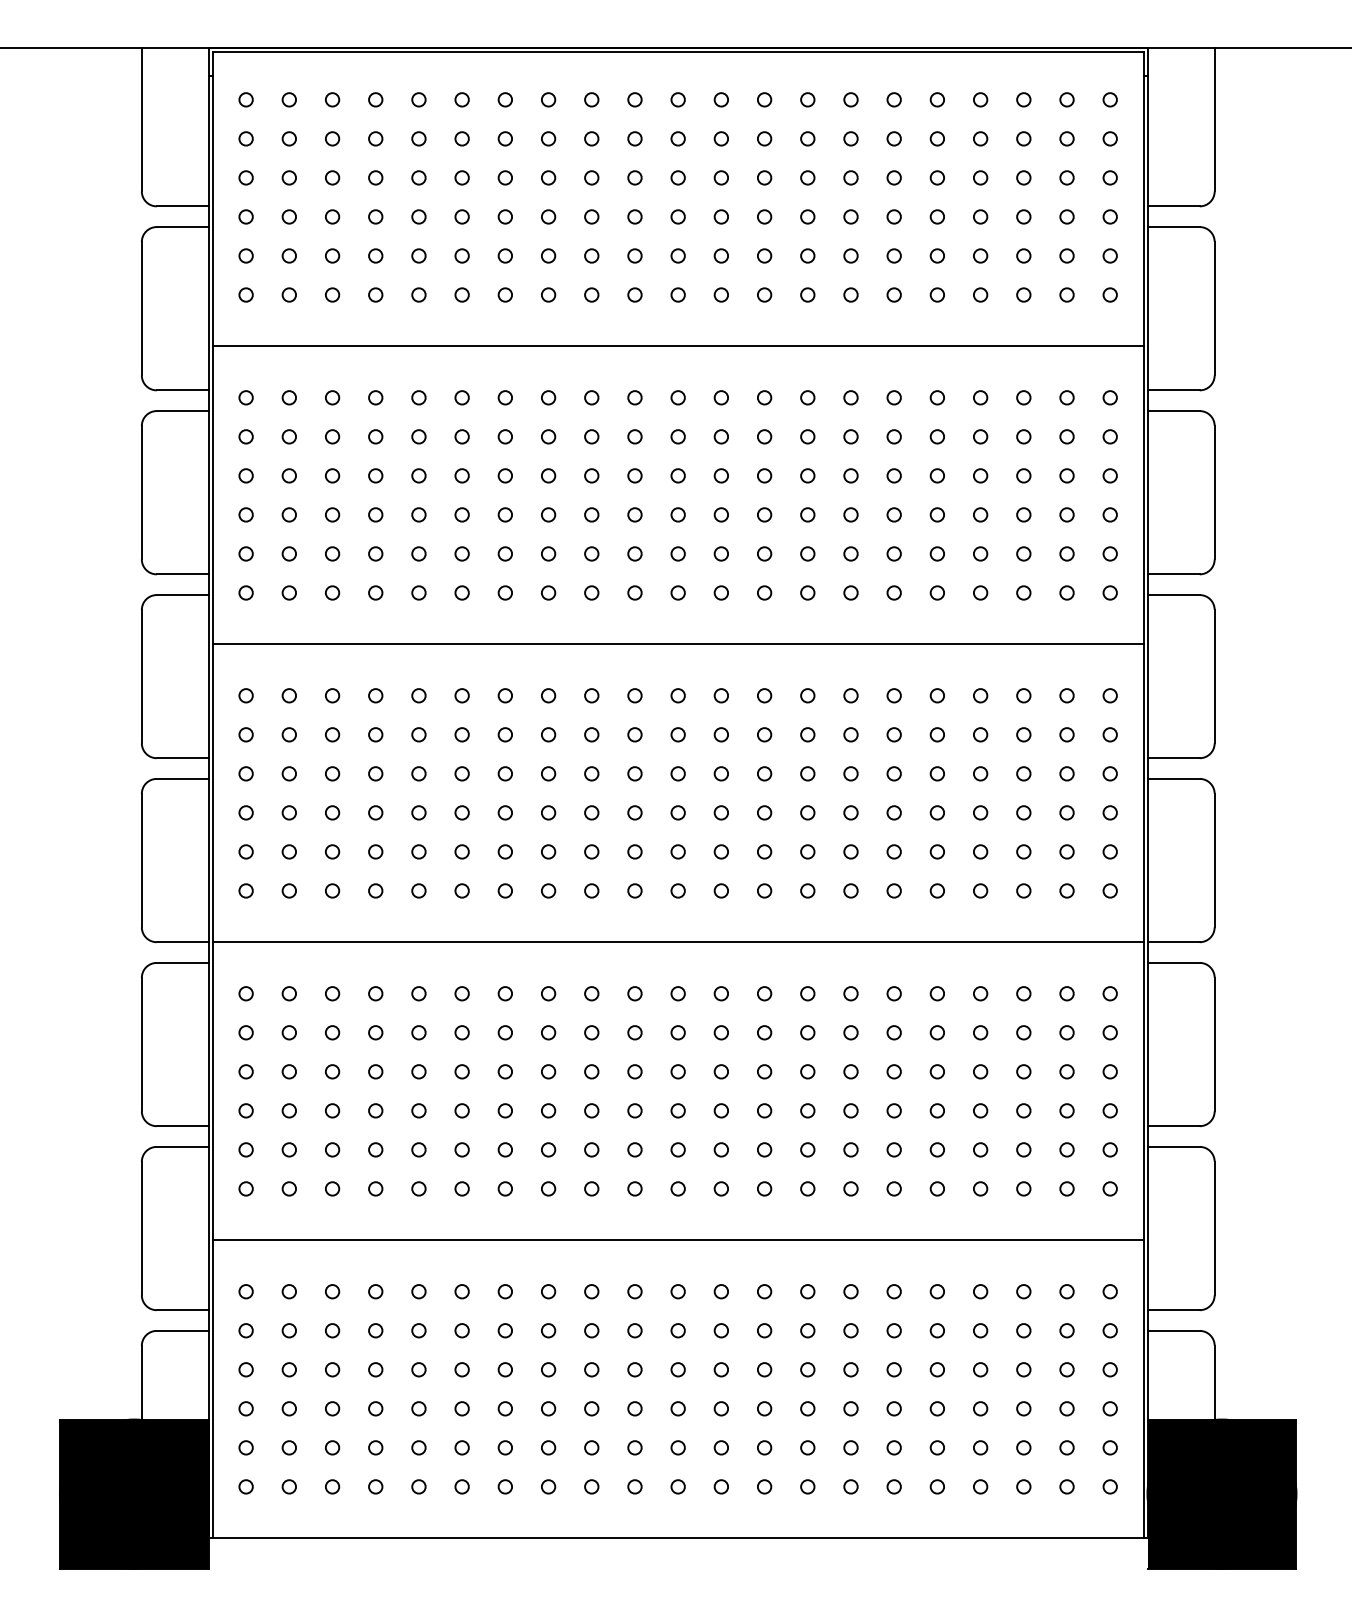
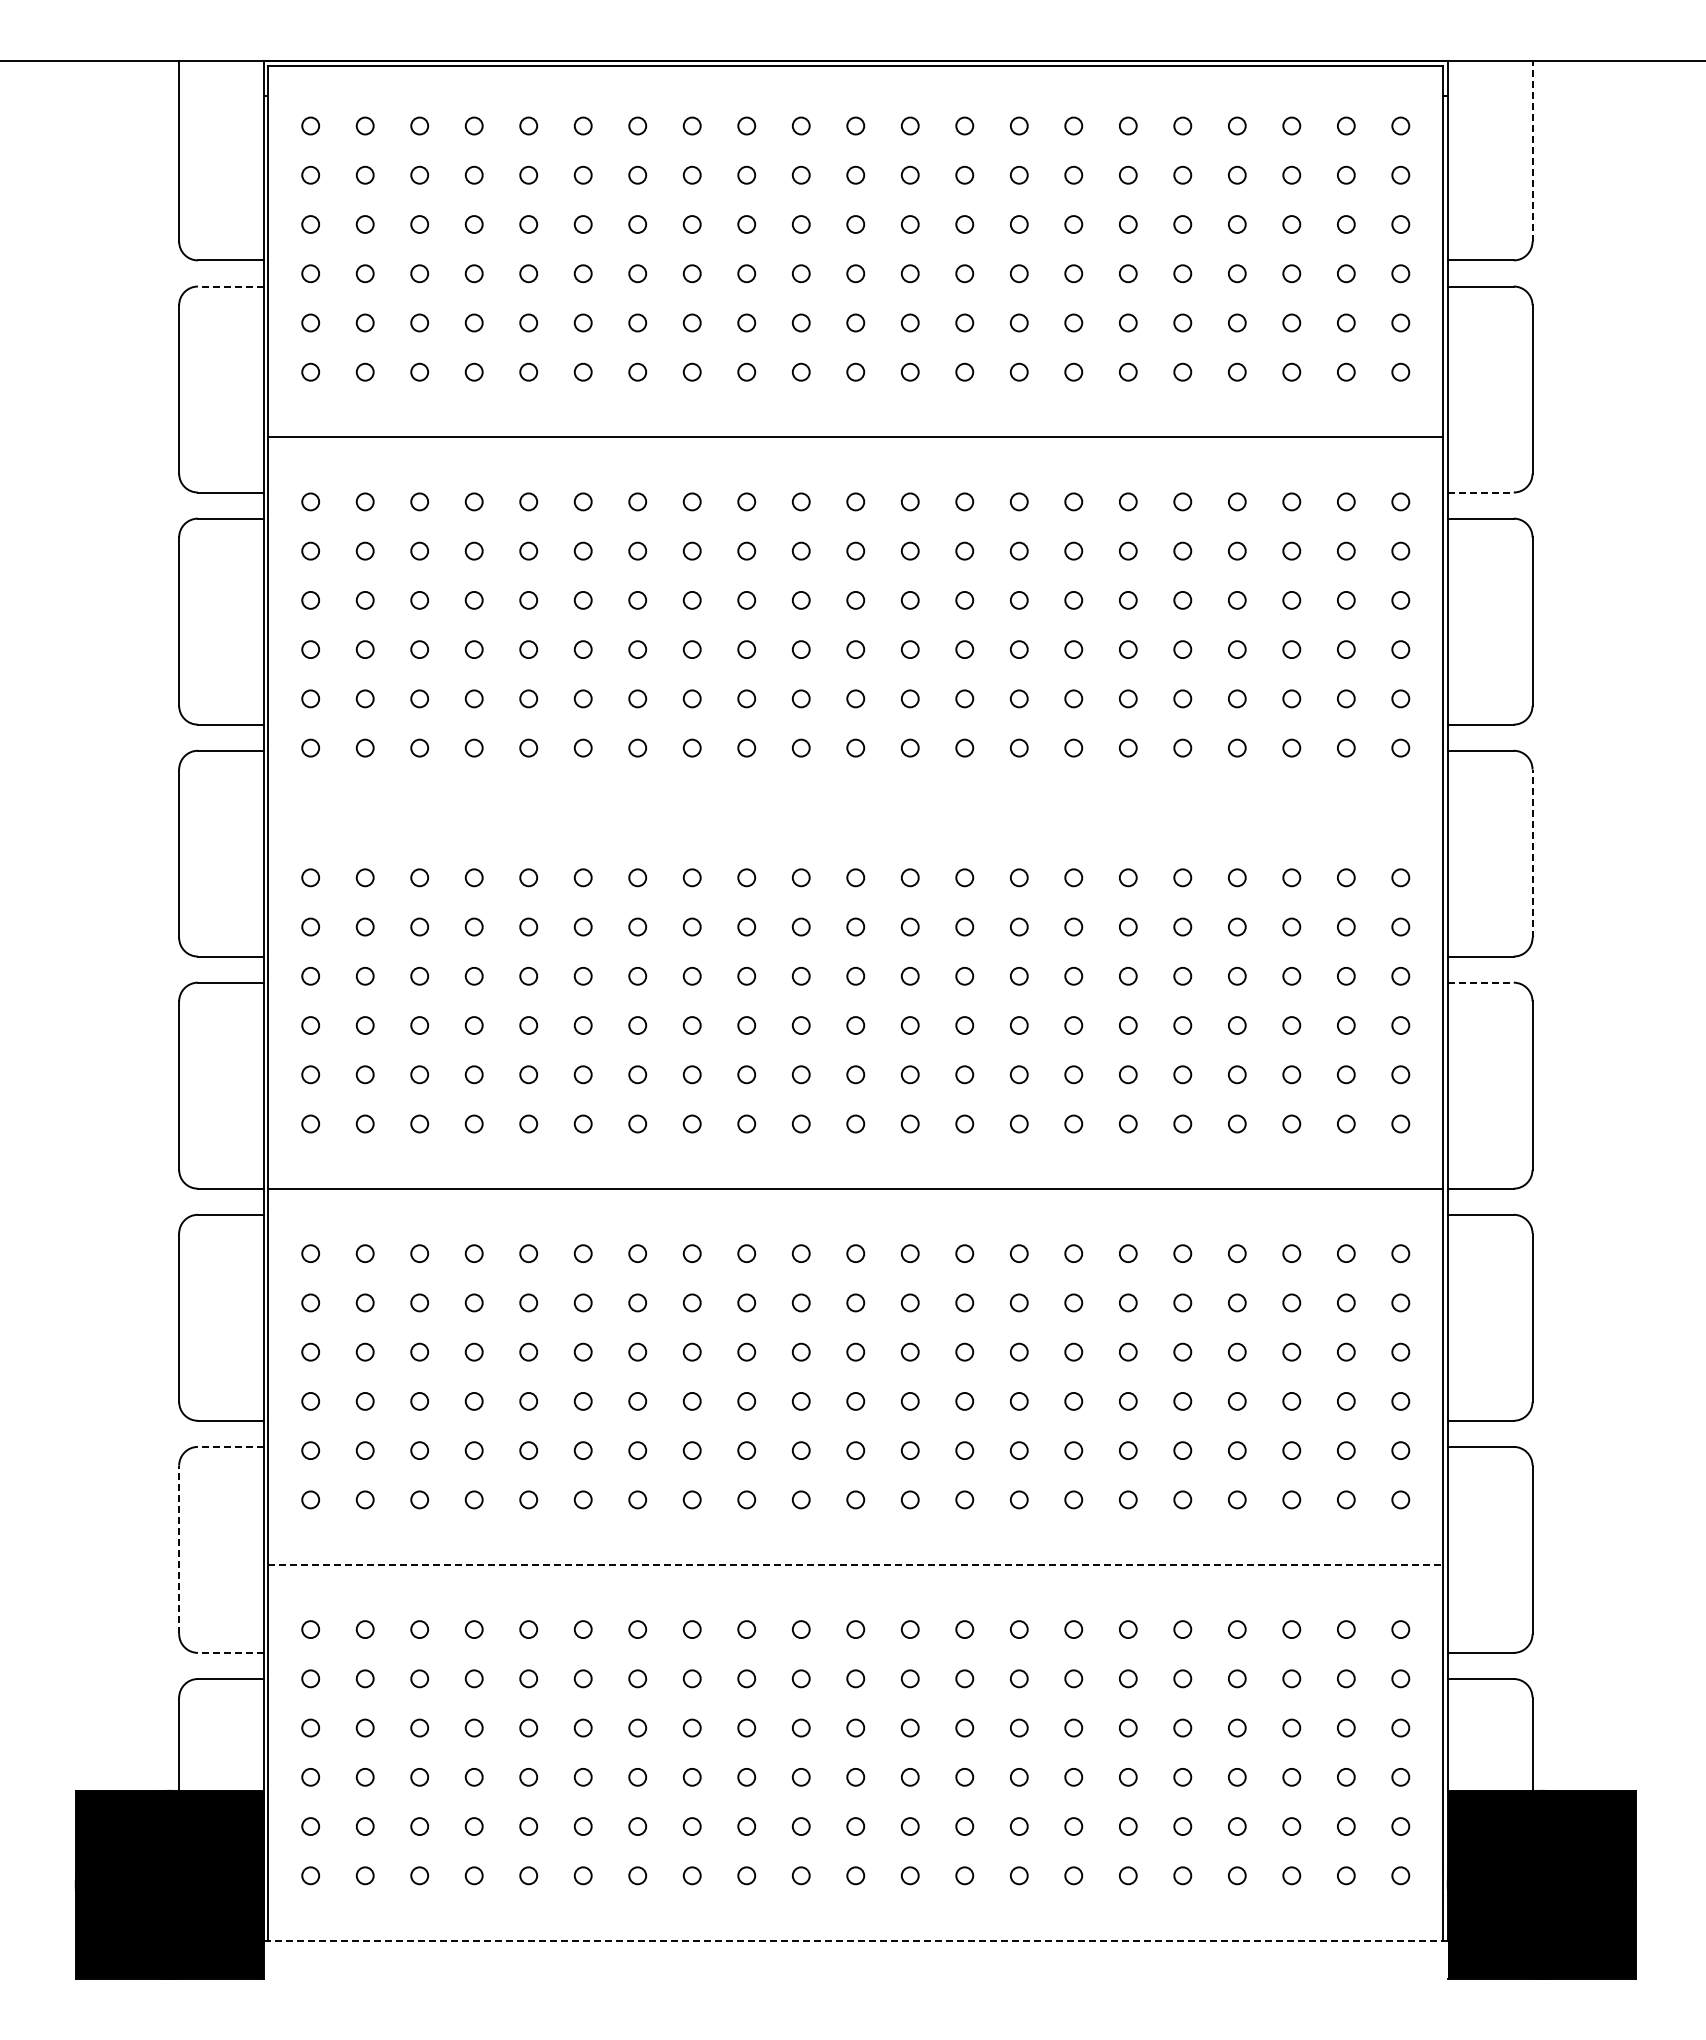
line: (1214, 119) -> (1532, 150), solid -> dashed
line: (182, 227) -> (230, 286), solid -> dashed
line: (1173, 390) -> (1480, 492), solid -> dashed
line: (677, 644) -> (855, 812), removed
line: (1214, 676) -> (1532, 853), solid -> dashed
line: (1173, 778) -> (1480, 982), solid -> dashed
line: (182, 1146) -> (230, 1446), solid -> dashed
line: (142, 1228) -> (179, 1549), solid -> dashed
line: (678, 1240) -> (856, 1564), solid -> dashed
line: (182, 1309) -> (230, 1652), solid -> dashed
line: (678, 1538) -> (856, 1940), solid -> dashed

